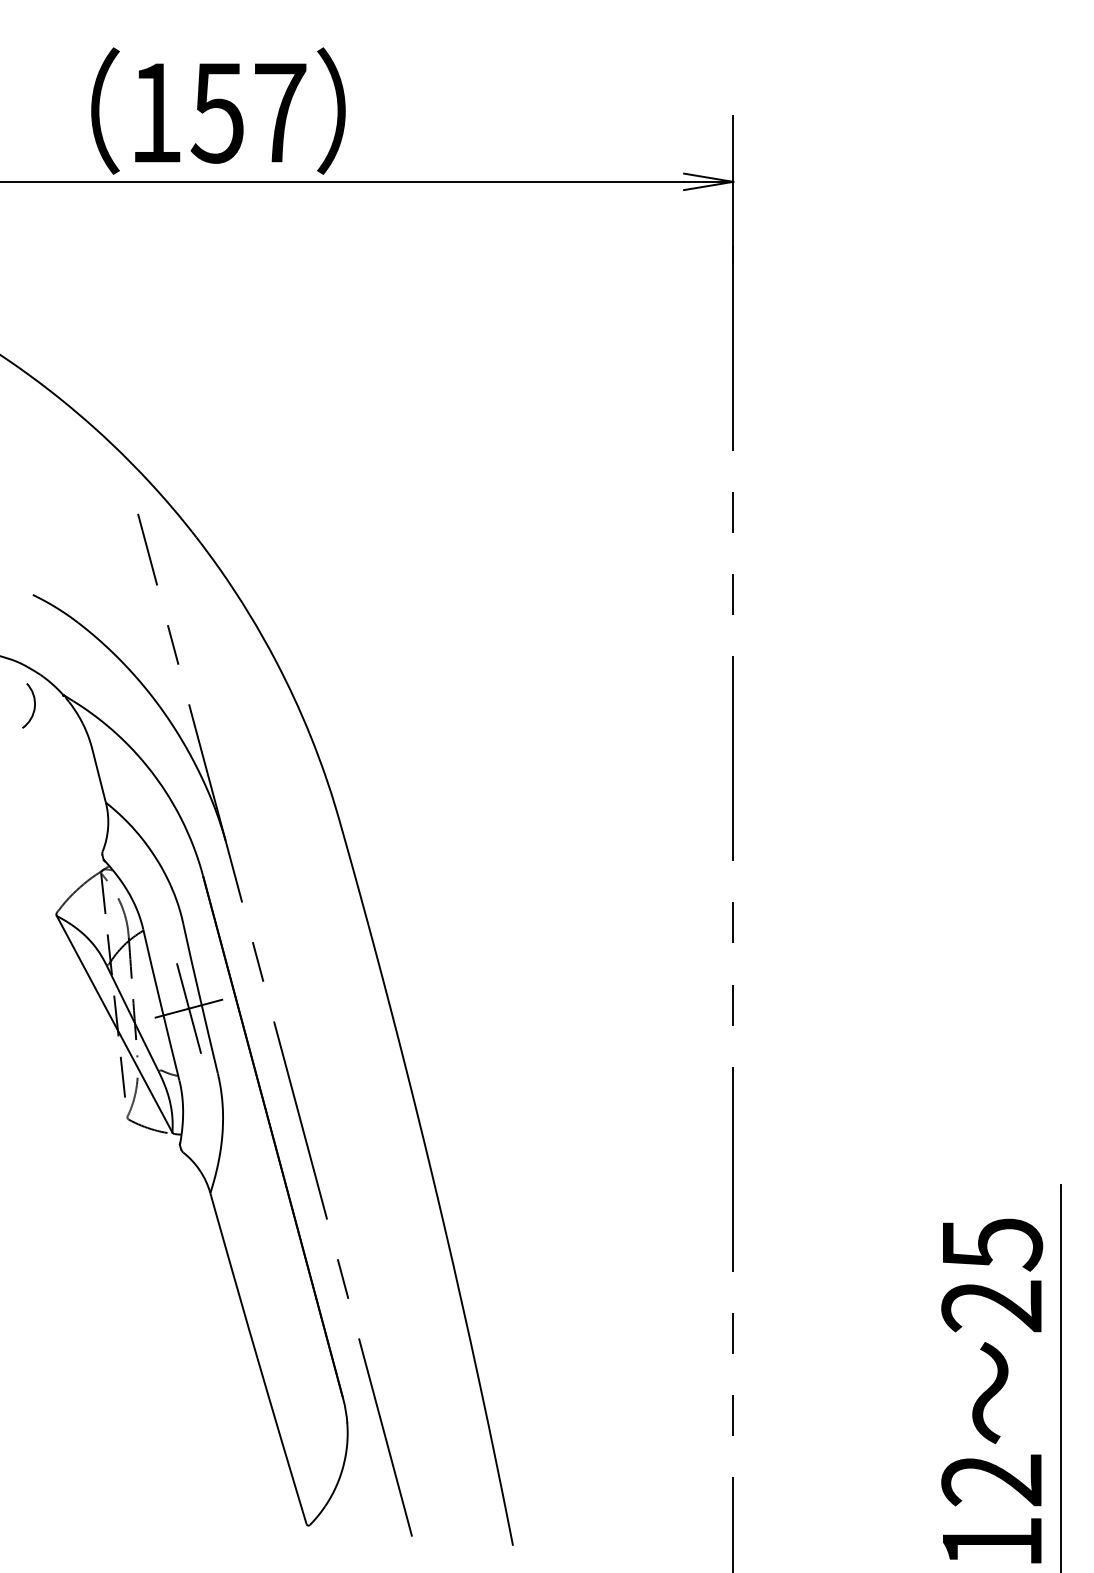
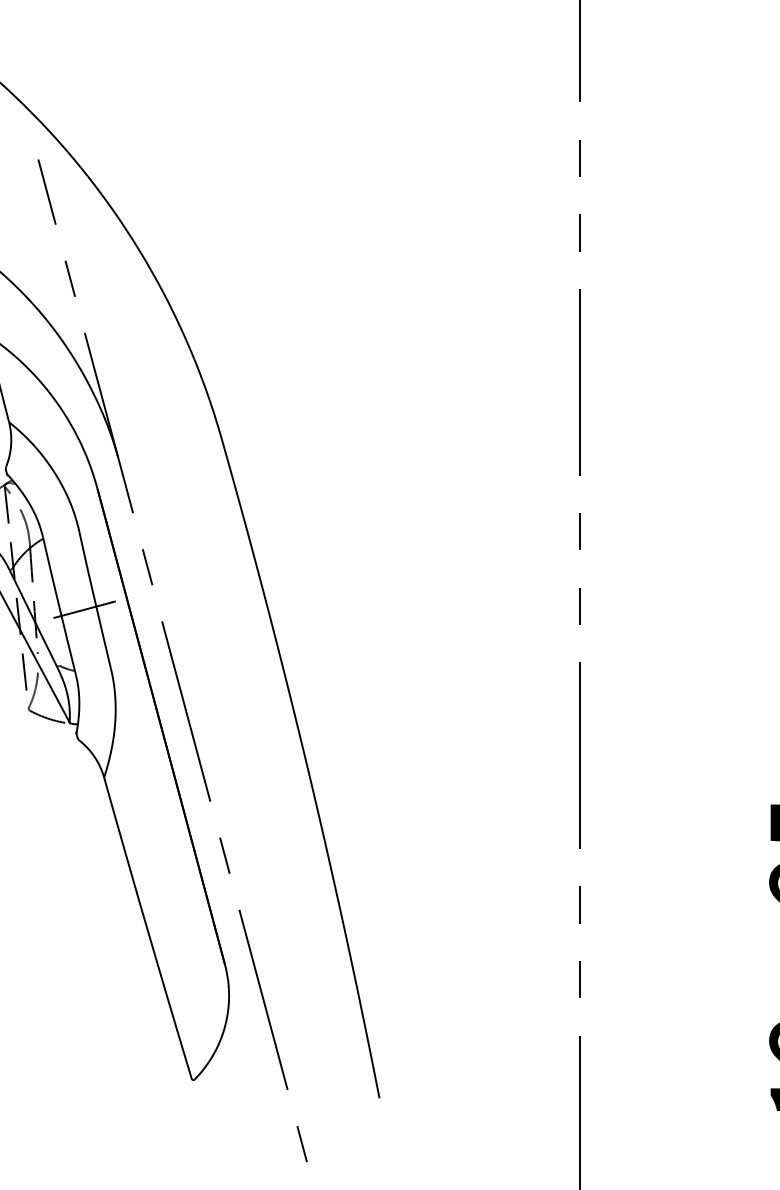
line: (188, 1008) -> (84, 609), removed

